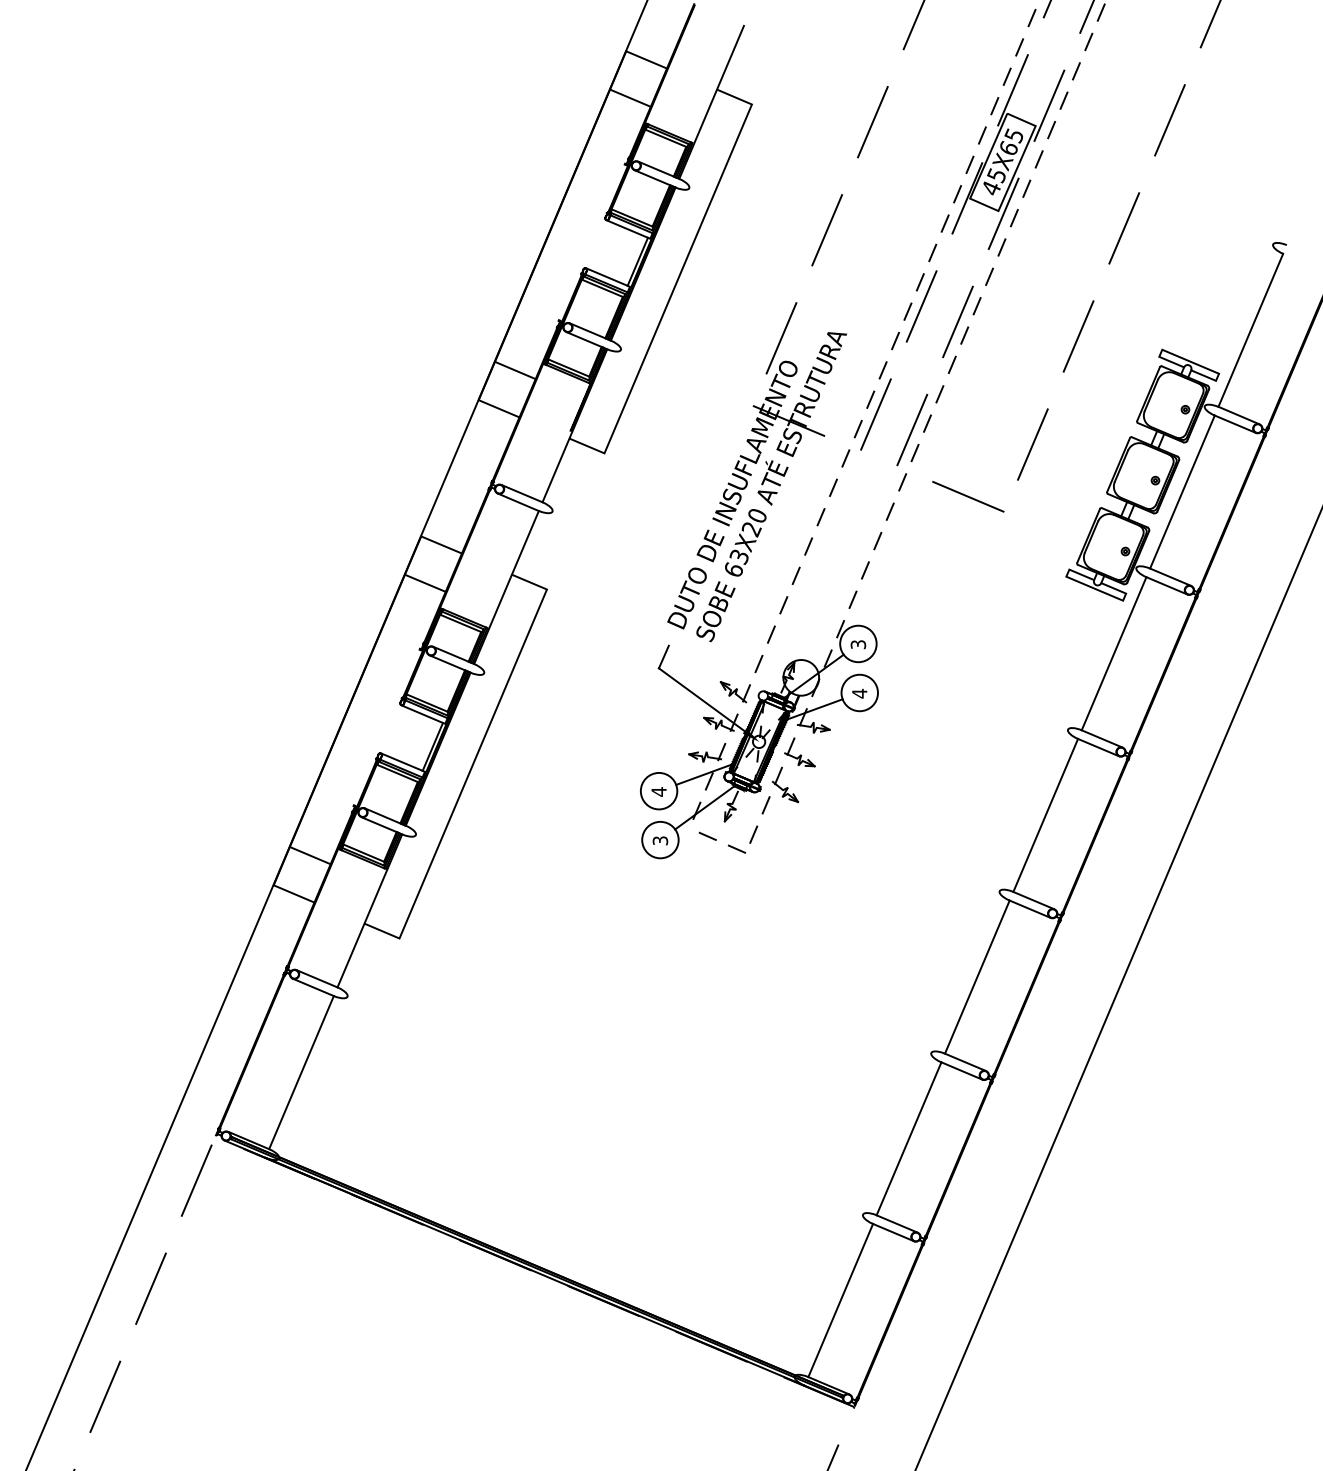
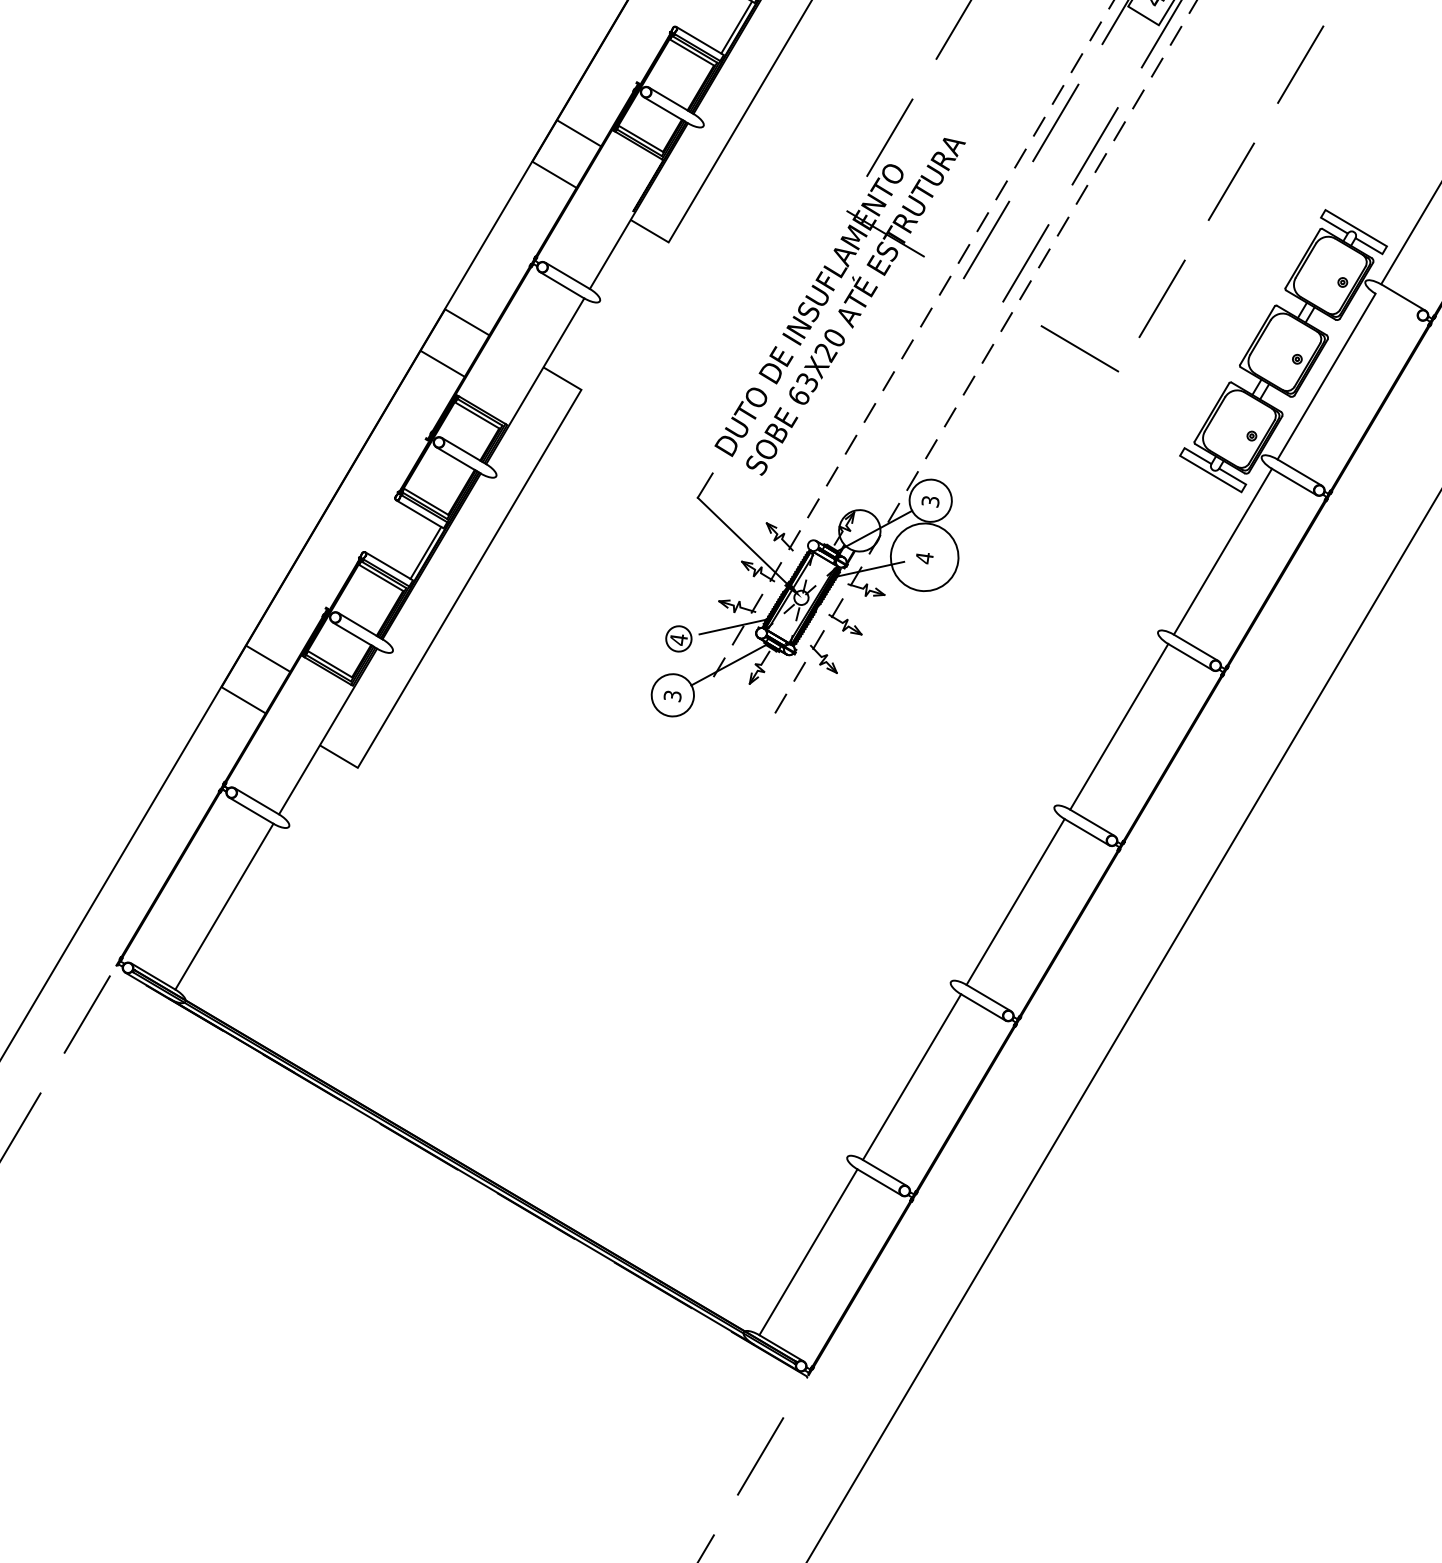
line: (1234, 423) -> (1397, 305), removed
circle: (859, 692) -> (924, 556), size x1.6
circle: (658, 790) -> (678, 638), size x0.6
line: (716, 840) -> (737, 704), removed

